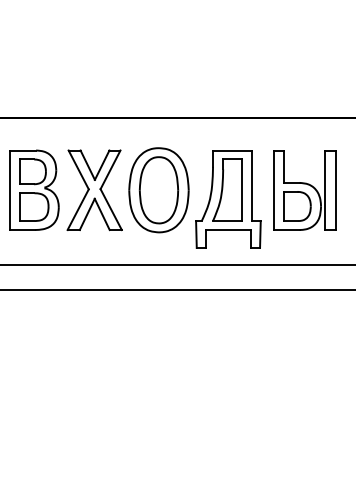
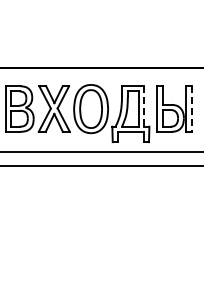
line: (252, 187) -> (144, 107), solid -> dashed
line: (336, 191) -> (192, 109), solid -> dashed

